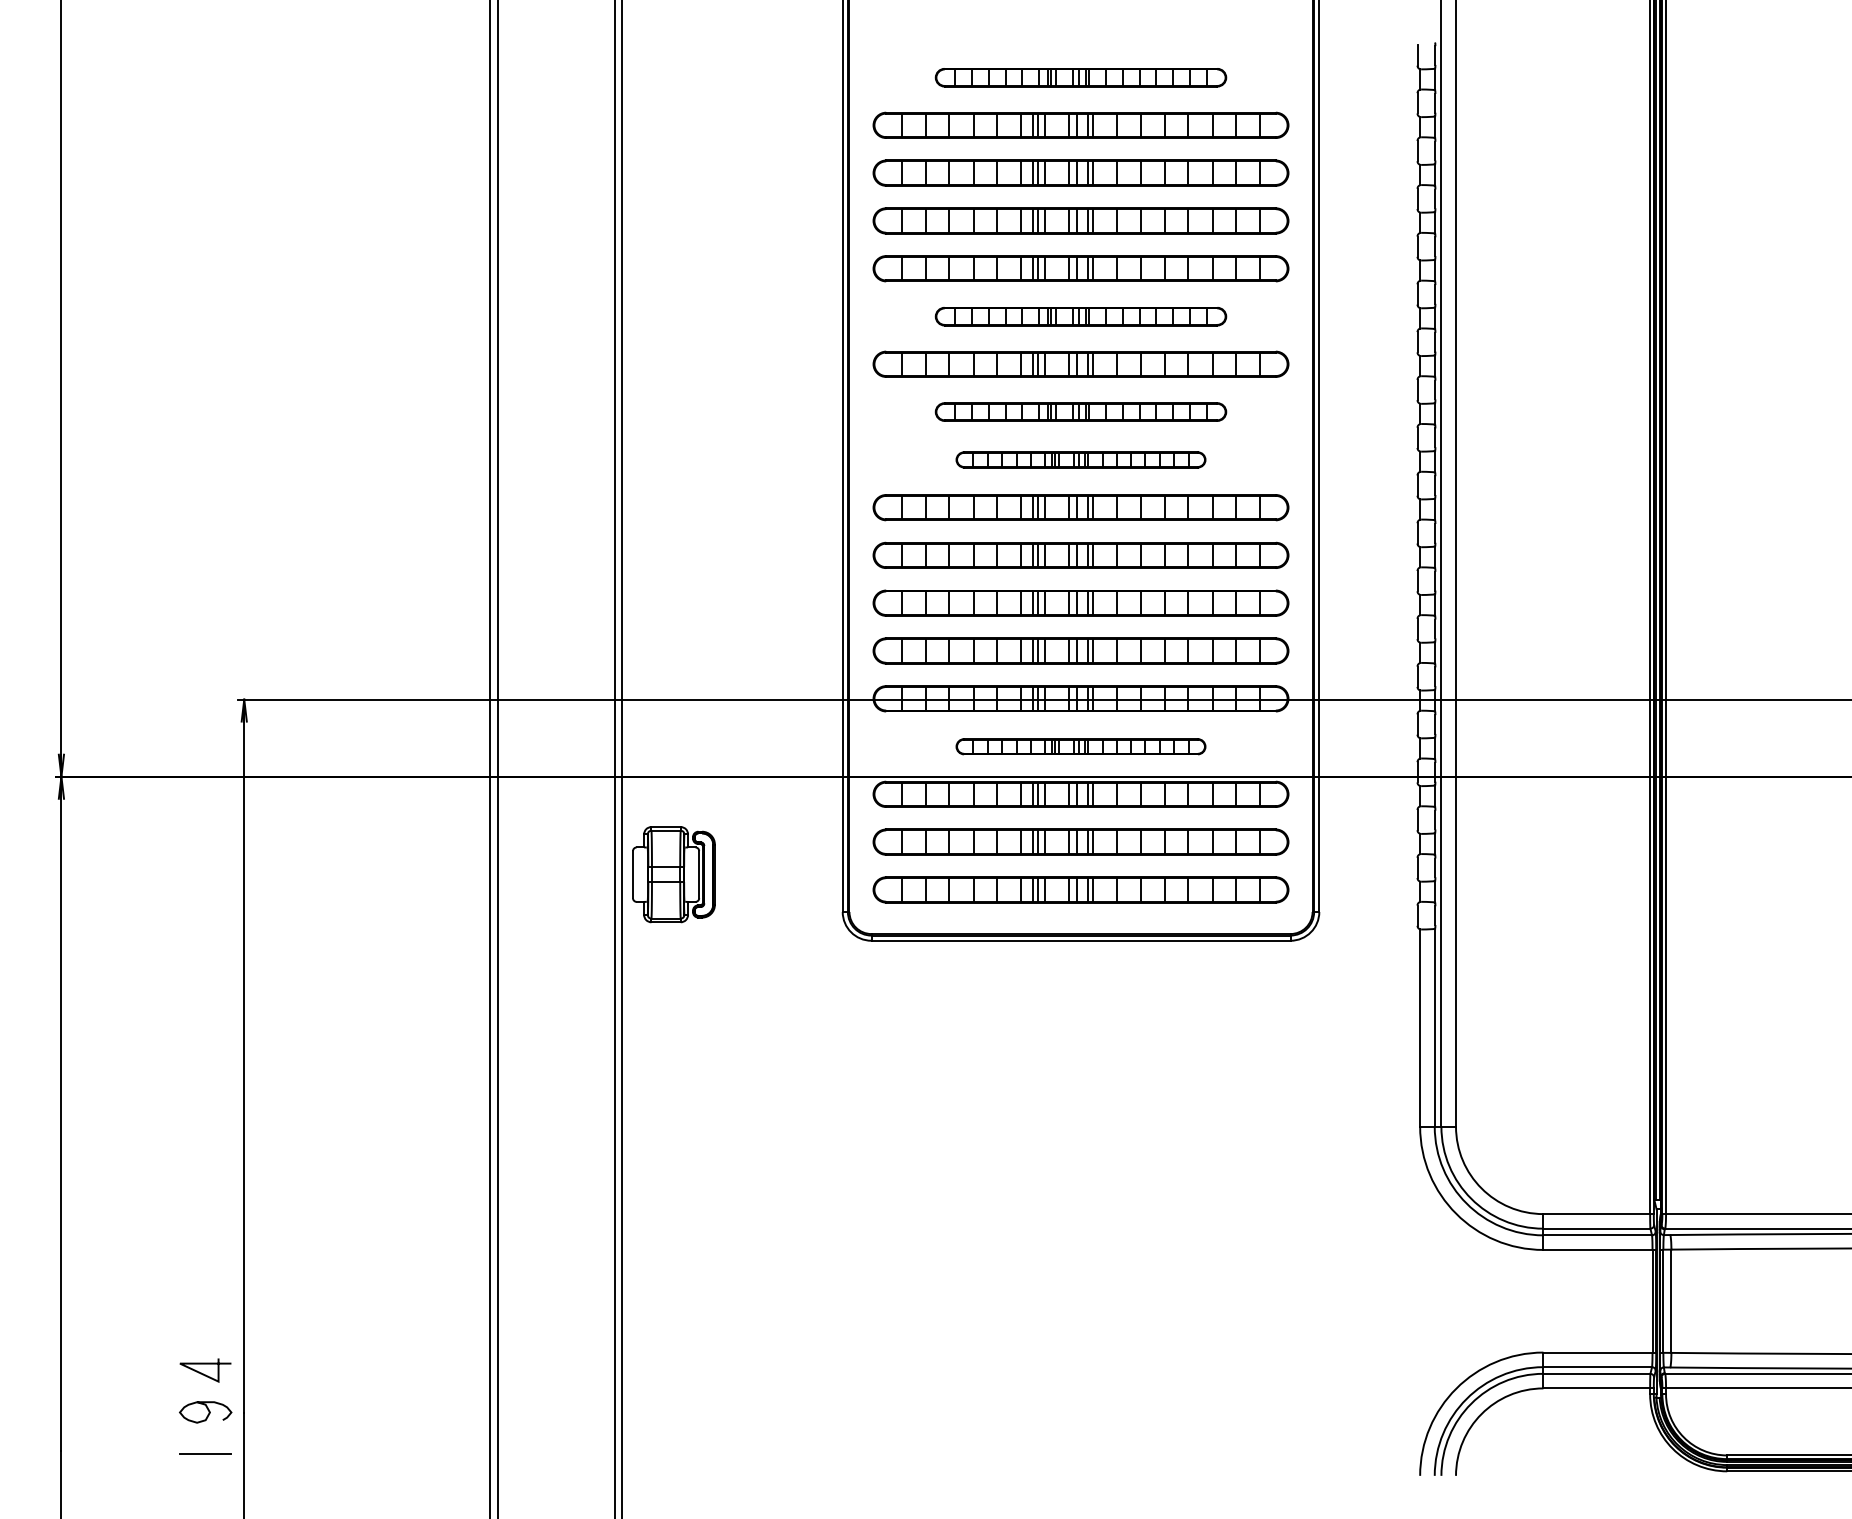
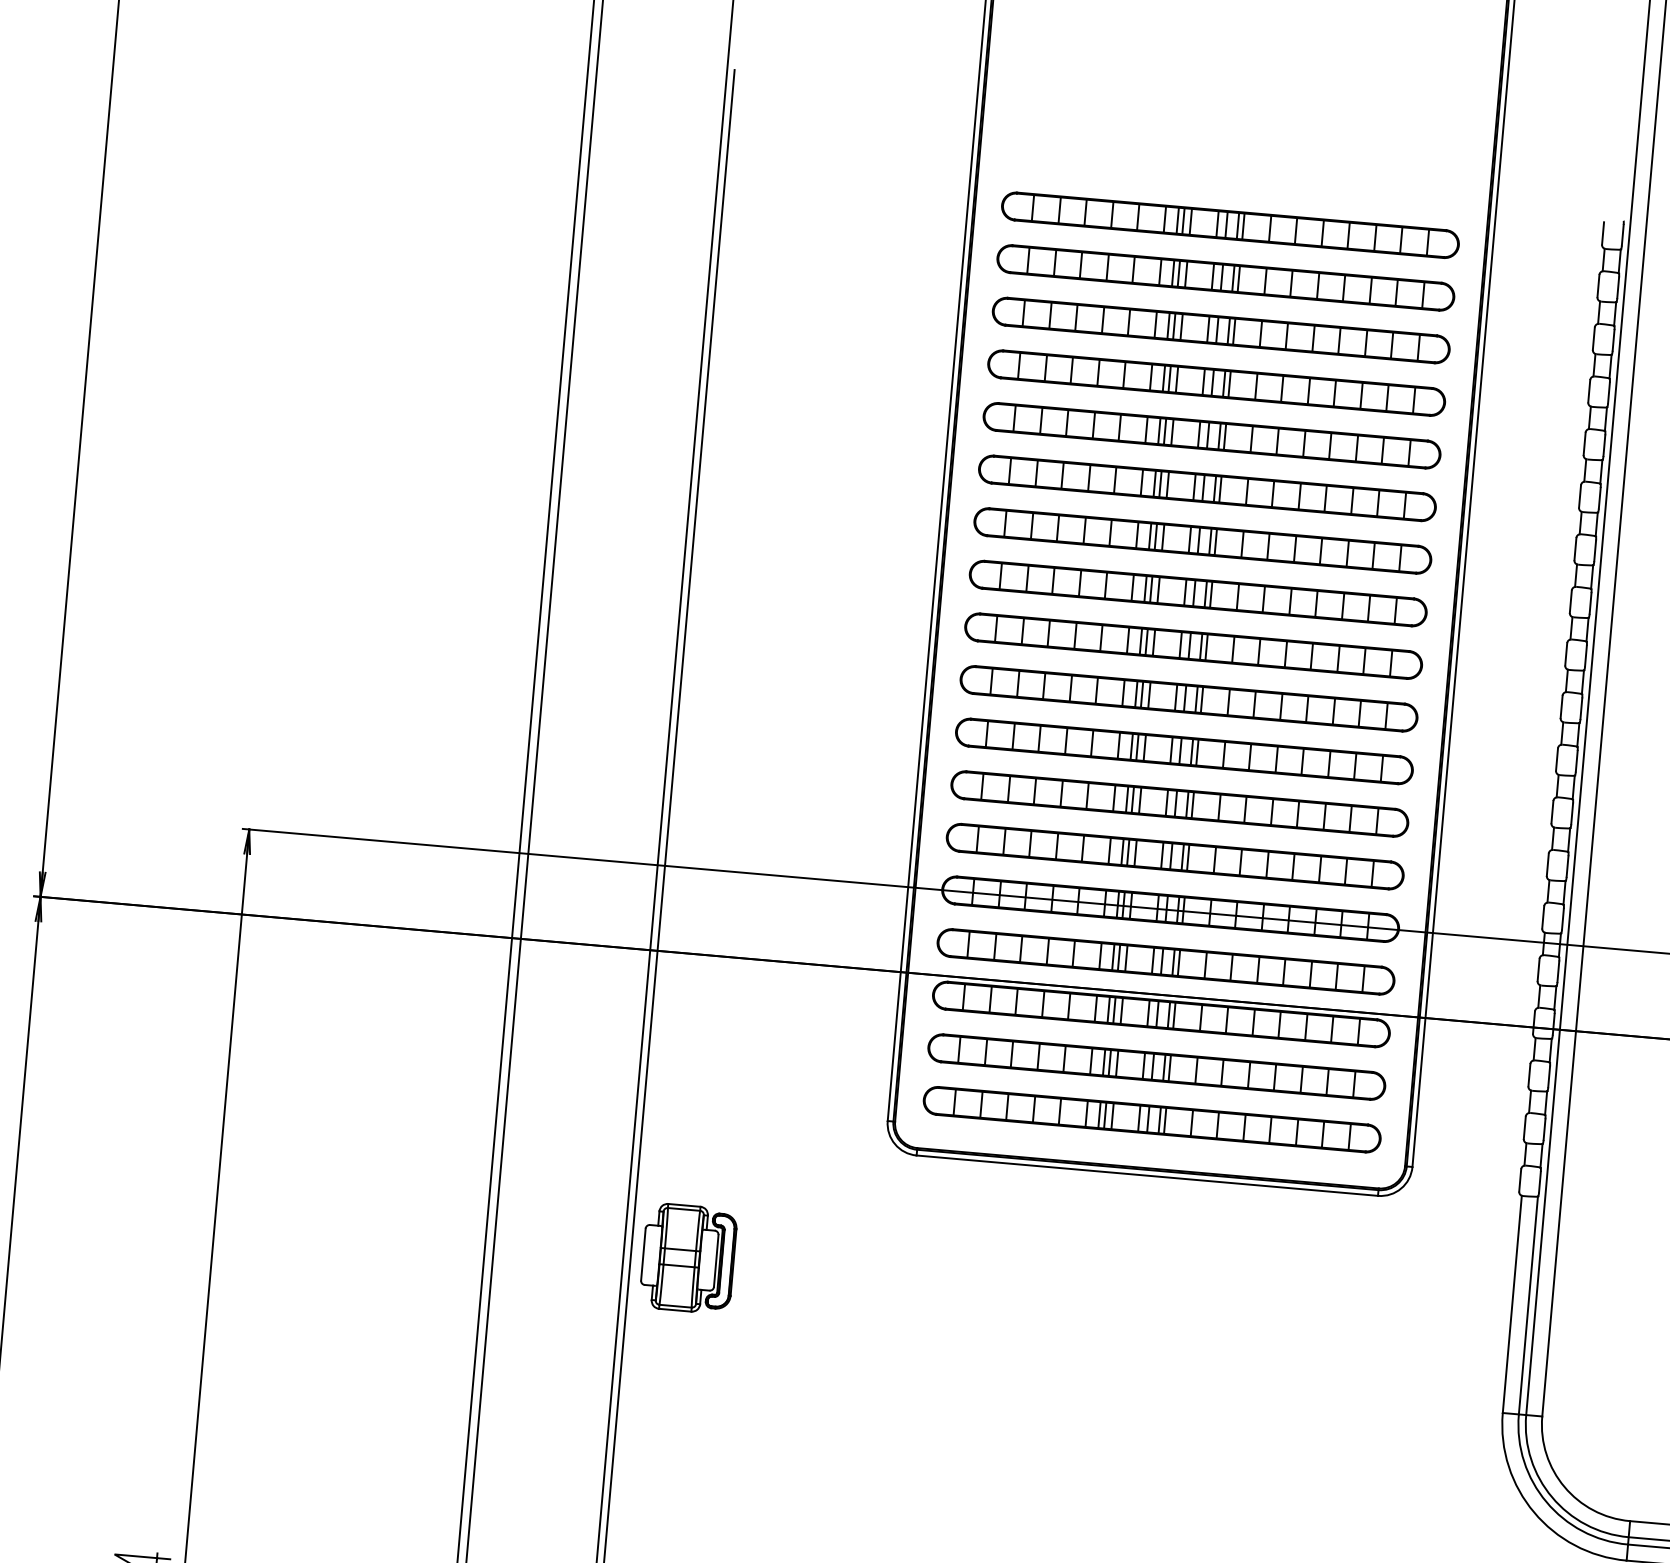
part: (1080, 77) -> (1229, 225), size x1.43
part: (1080, 316) -> (1206, 488), size x1.43
part: (1080, 411) -> (1197, 592), size x1.43
part: (1080, 459) -> (1193, 645), size x1.67
part: (1080, 746) -> (1165, 961), size x1.67
part: (673, 874) -> (687, 1258), moved

